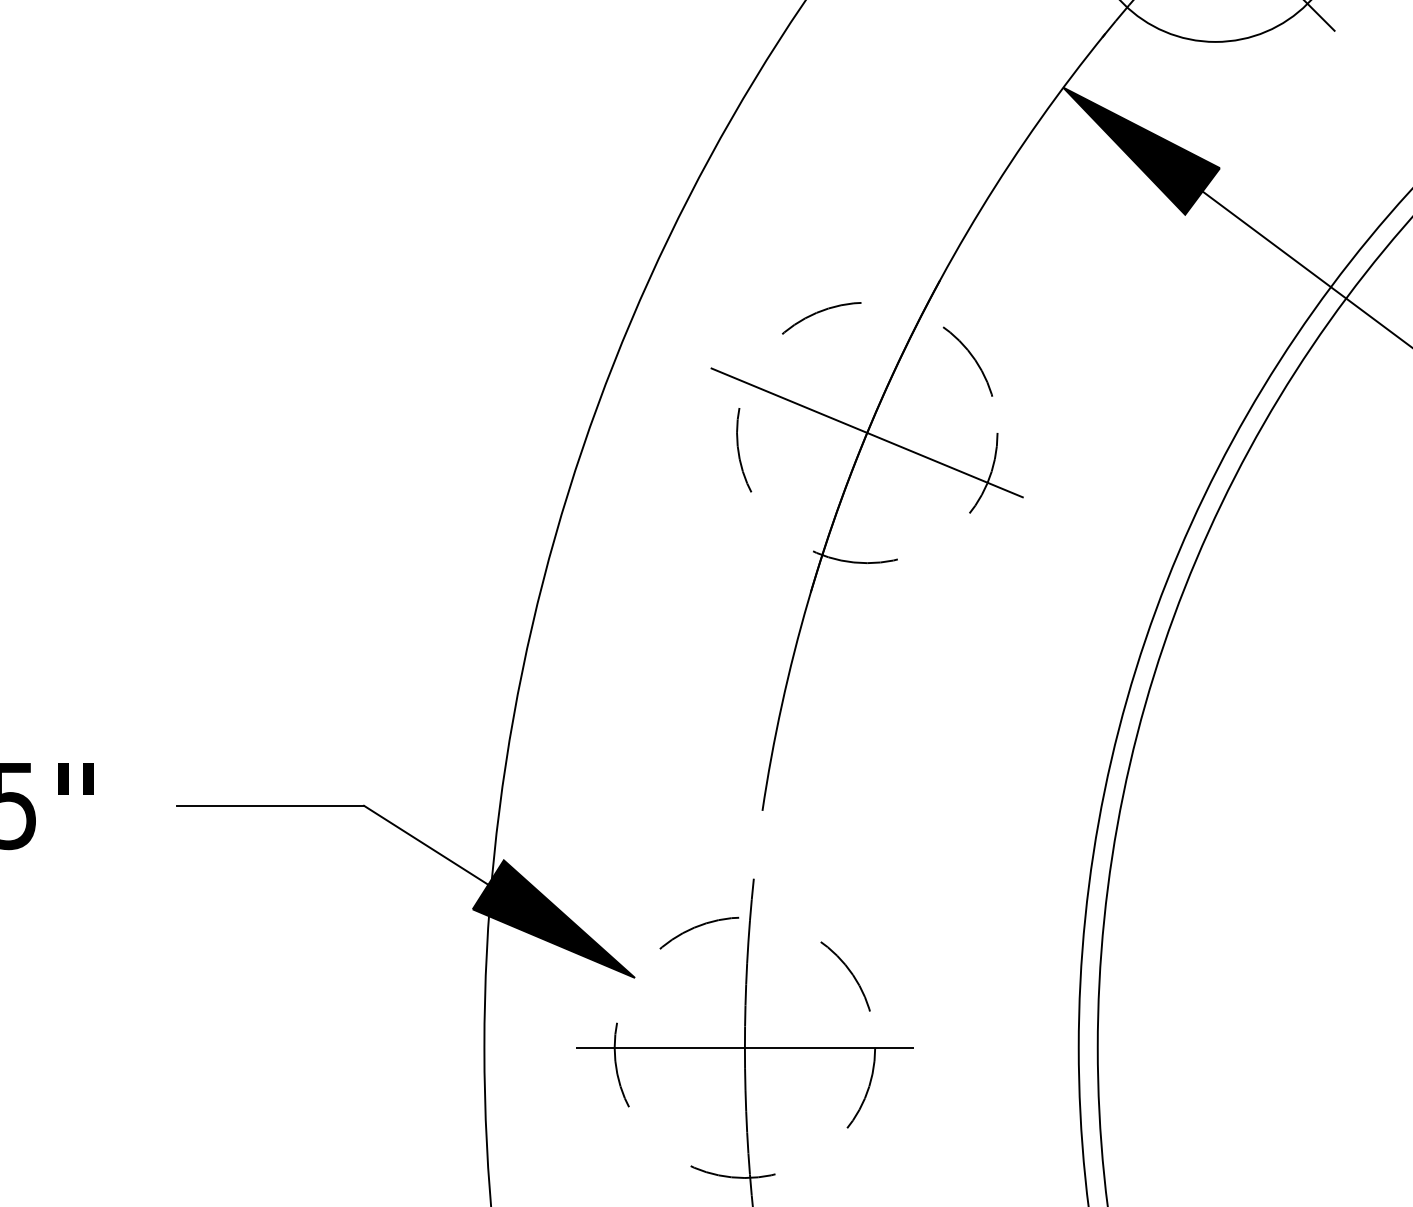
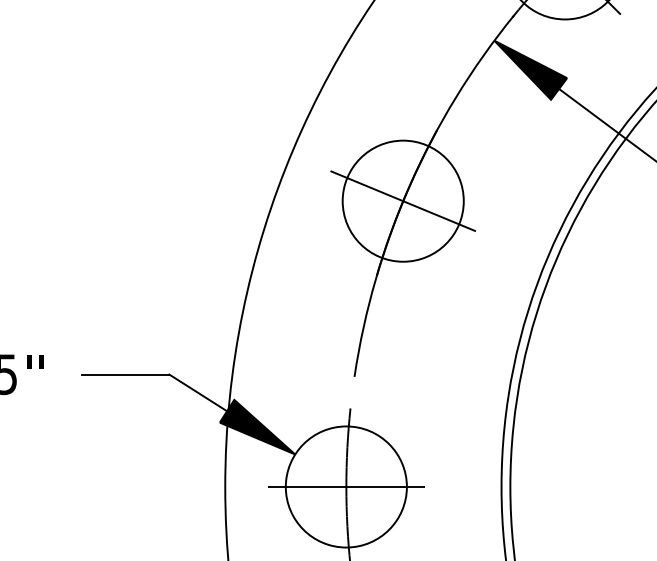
circle: (865, 431) -> (402, 200), dashed -> solid
circle: (743, 1046) -> (345, 486), dashed -> solid

